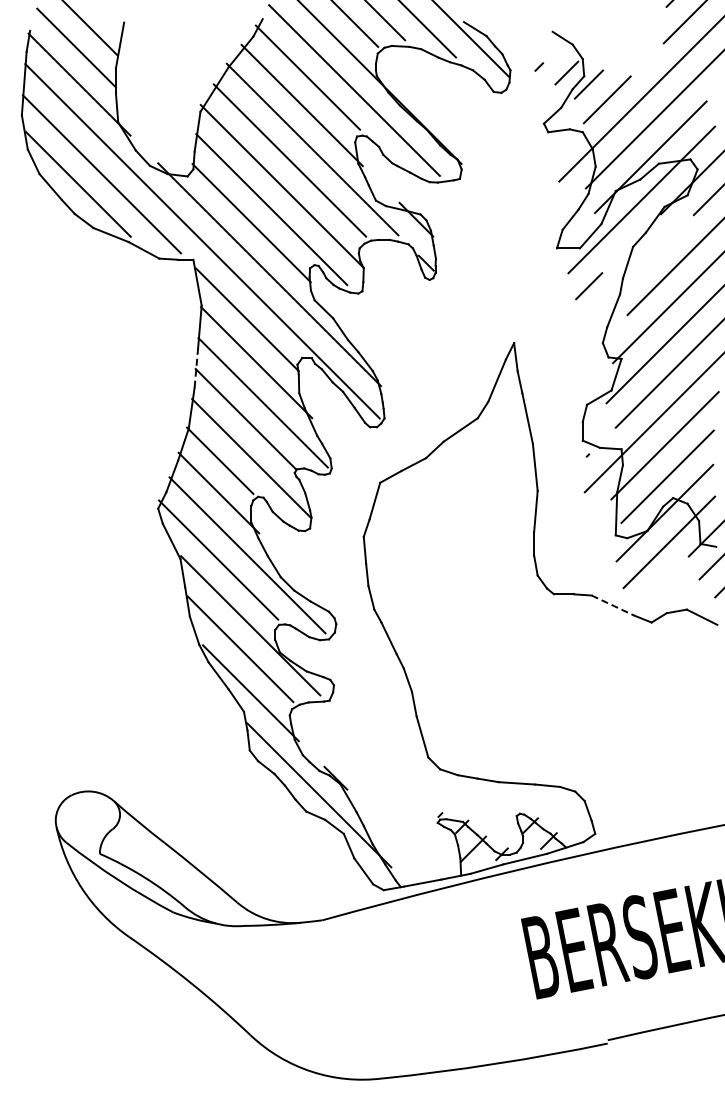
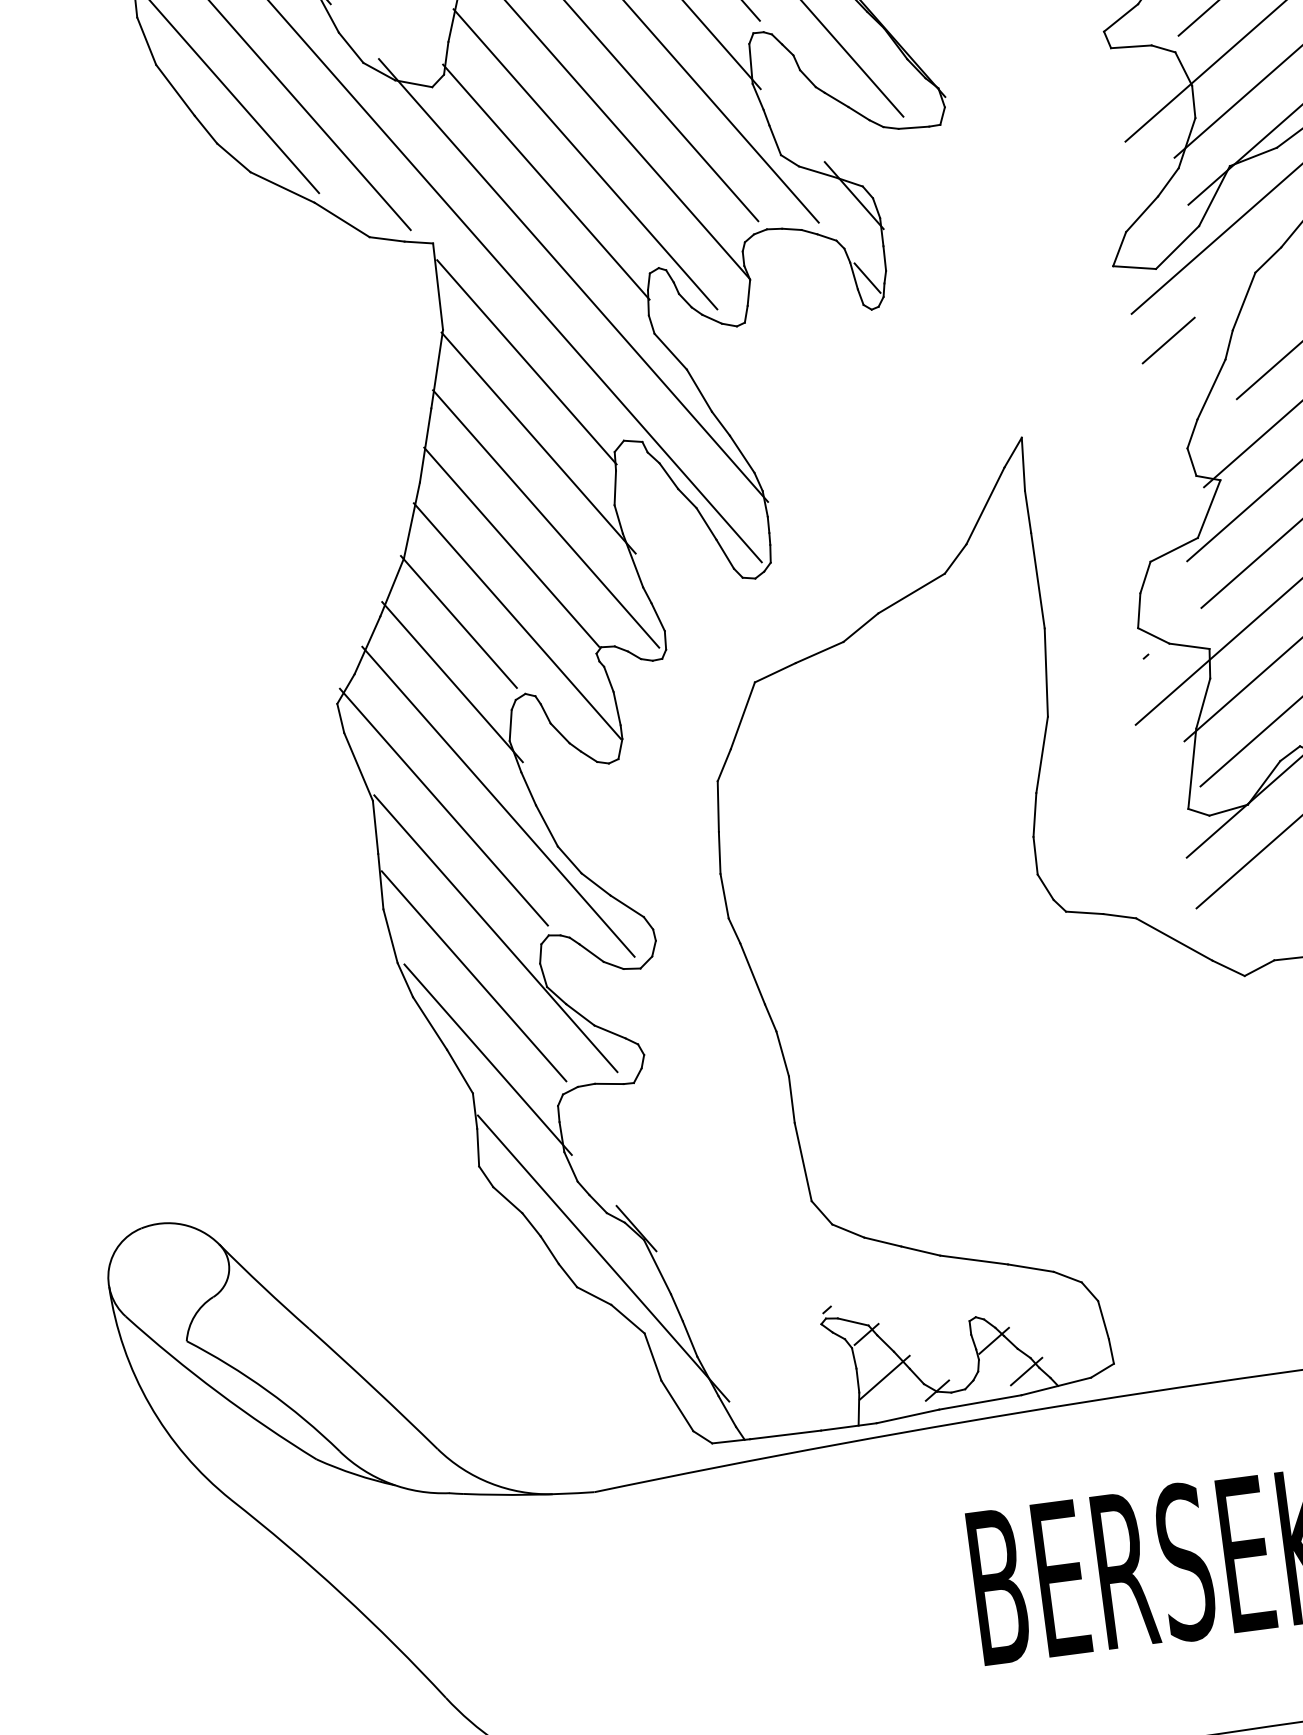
line: (196, 368) -> (425, 446), dashed -> solid
line: (613, 605) -> (1175, 939), dashed -> solid

